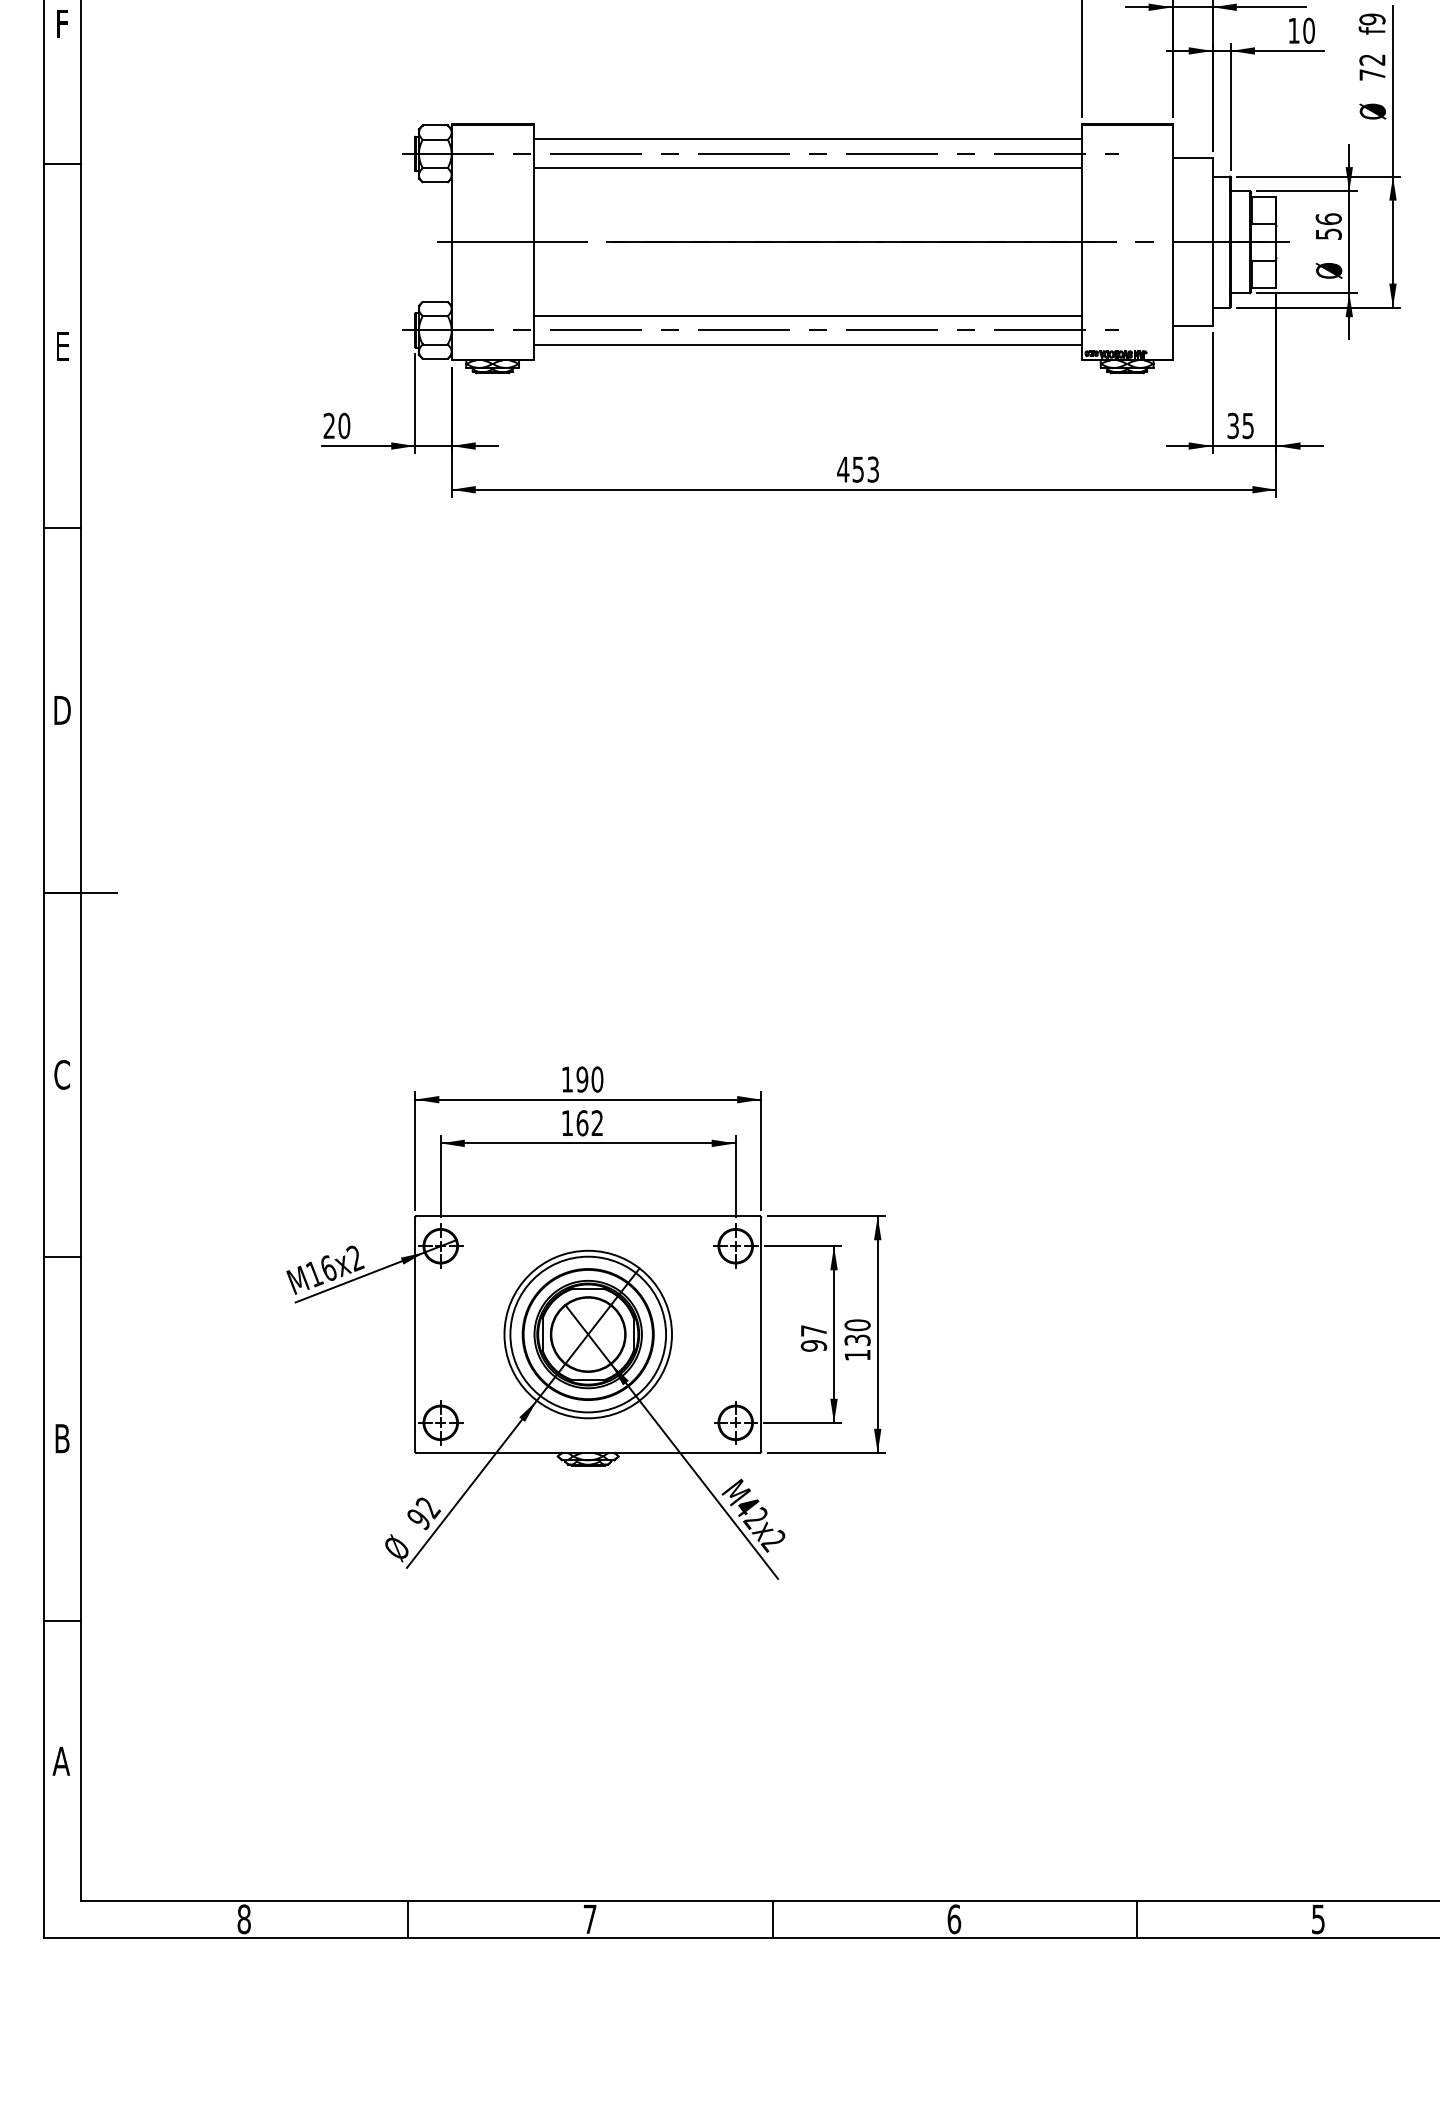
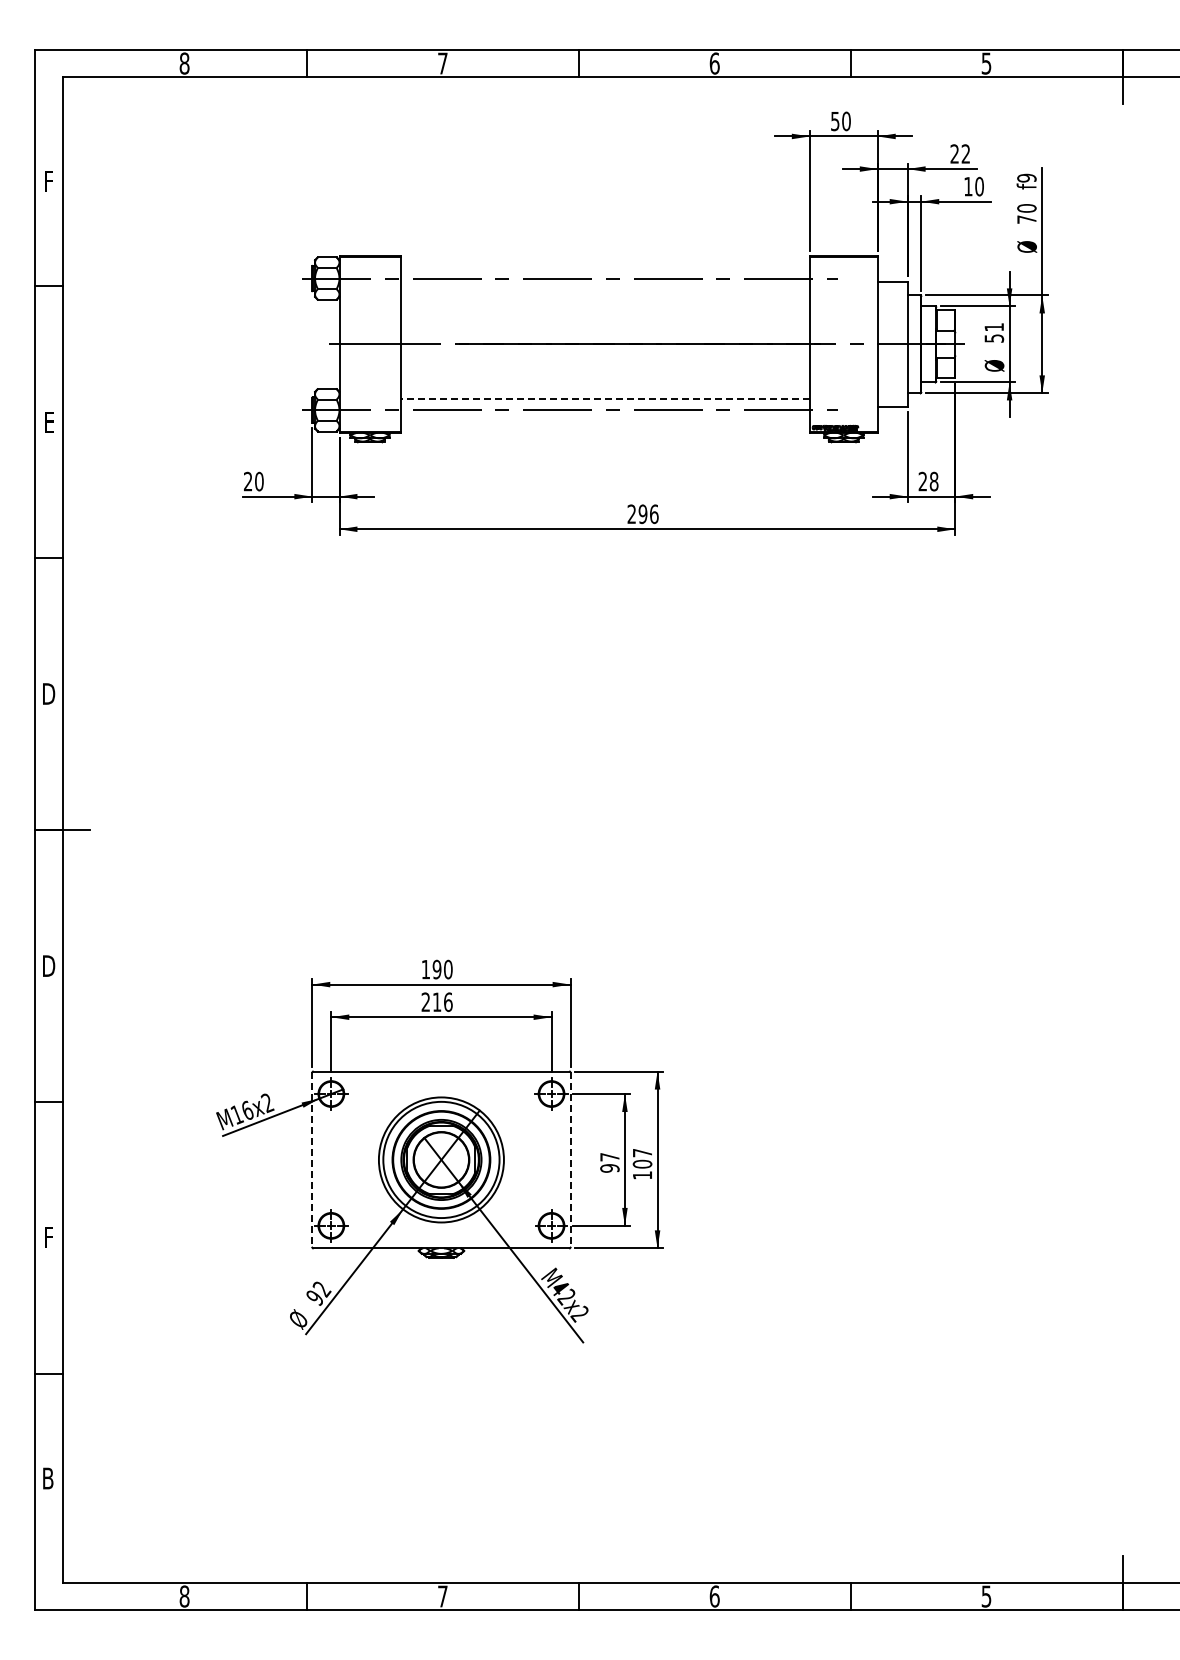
text: (1371, 60) -> (1026, 208), 72 -> 70
line: (806, 139) -> (604, 267), removed
line: (806, 168) -> (604, 289), removed
text: (1329, 218) -> (994, 326), 56 -> 51
line: (807, 315) -> (605, 399), solid -> dashed
line: (806, 345) -> (604, 421), removed
text: (1240, 425) -> (928, 481), 35 -> 28
text: (857, 469) -> (642, 514), 453 -> 296
text: (61, 1075) -> (48, 966), C -> D
text: (581, 1122) -> (436, 1001), 162 -> 216
text: (857, 1332) -> (642, 1158), 130 -> 107
line: (415, 1333) -> (312, 1159), solid -> dashed
line: (761, 1333) -> (570, 1159), solid -> dashed
text: (63, 1438) -> (49, 1237), B -> F
text: (60, 1761) -> (47, 1478), A -> B

